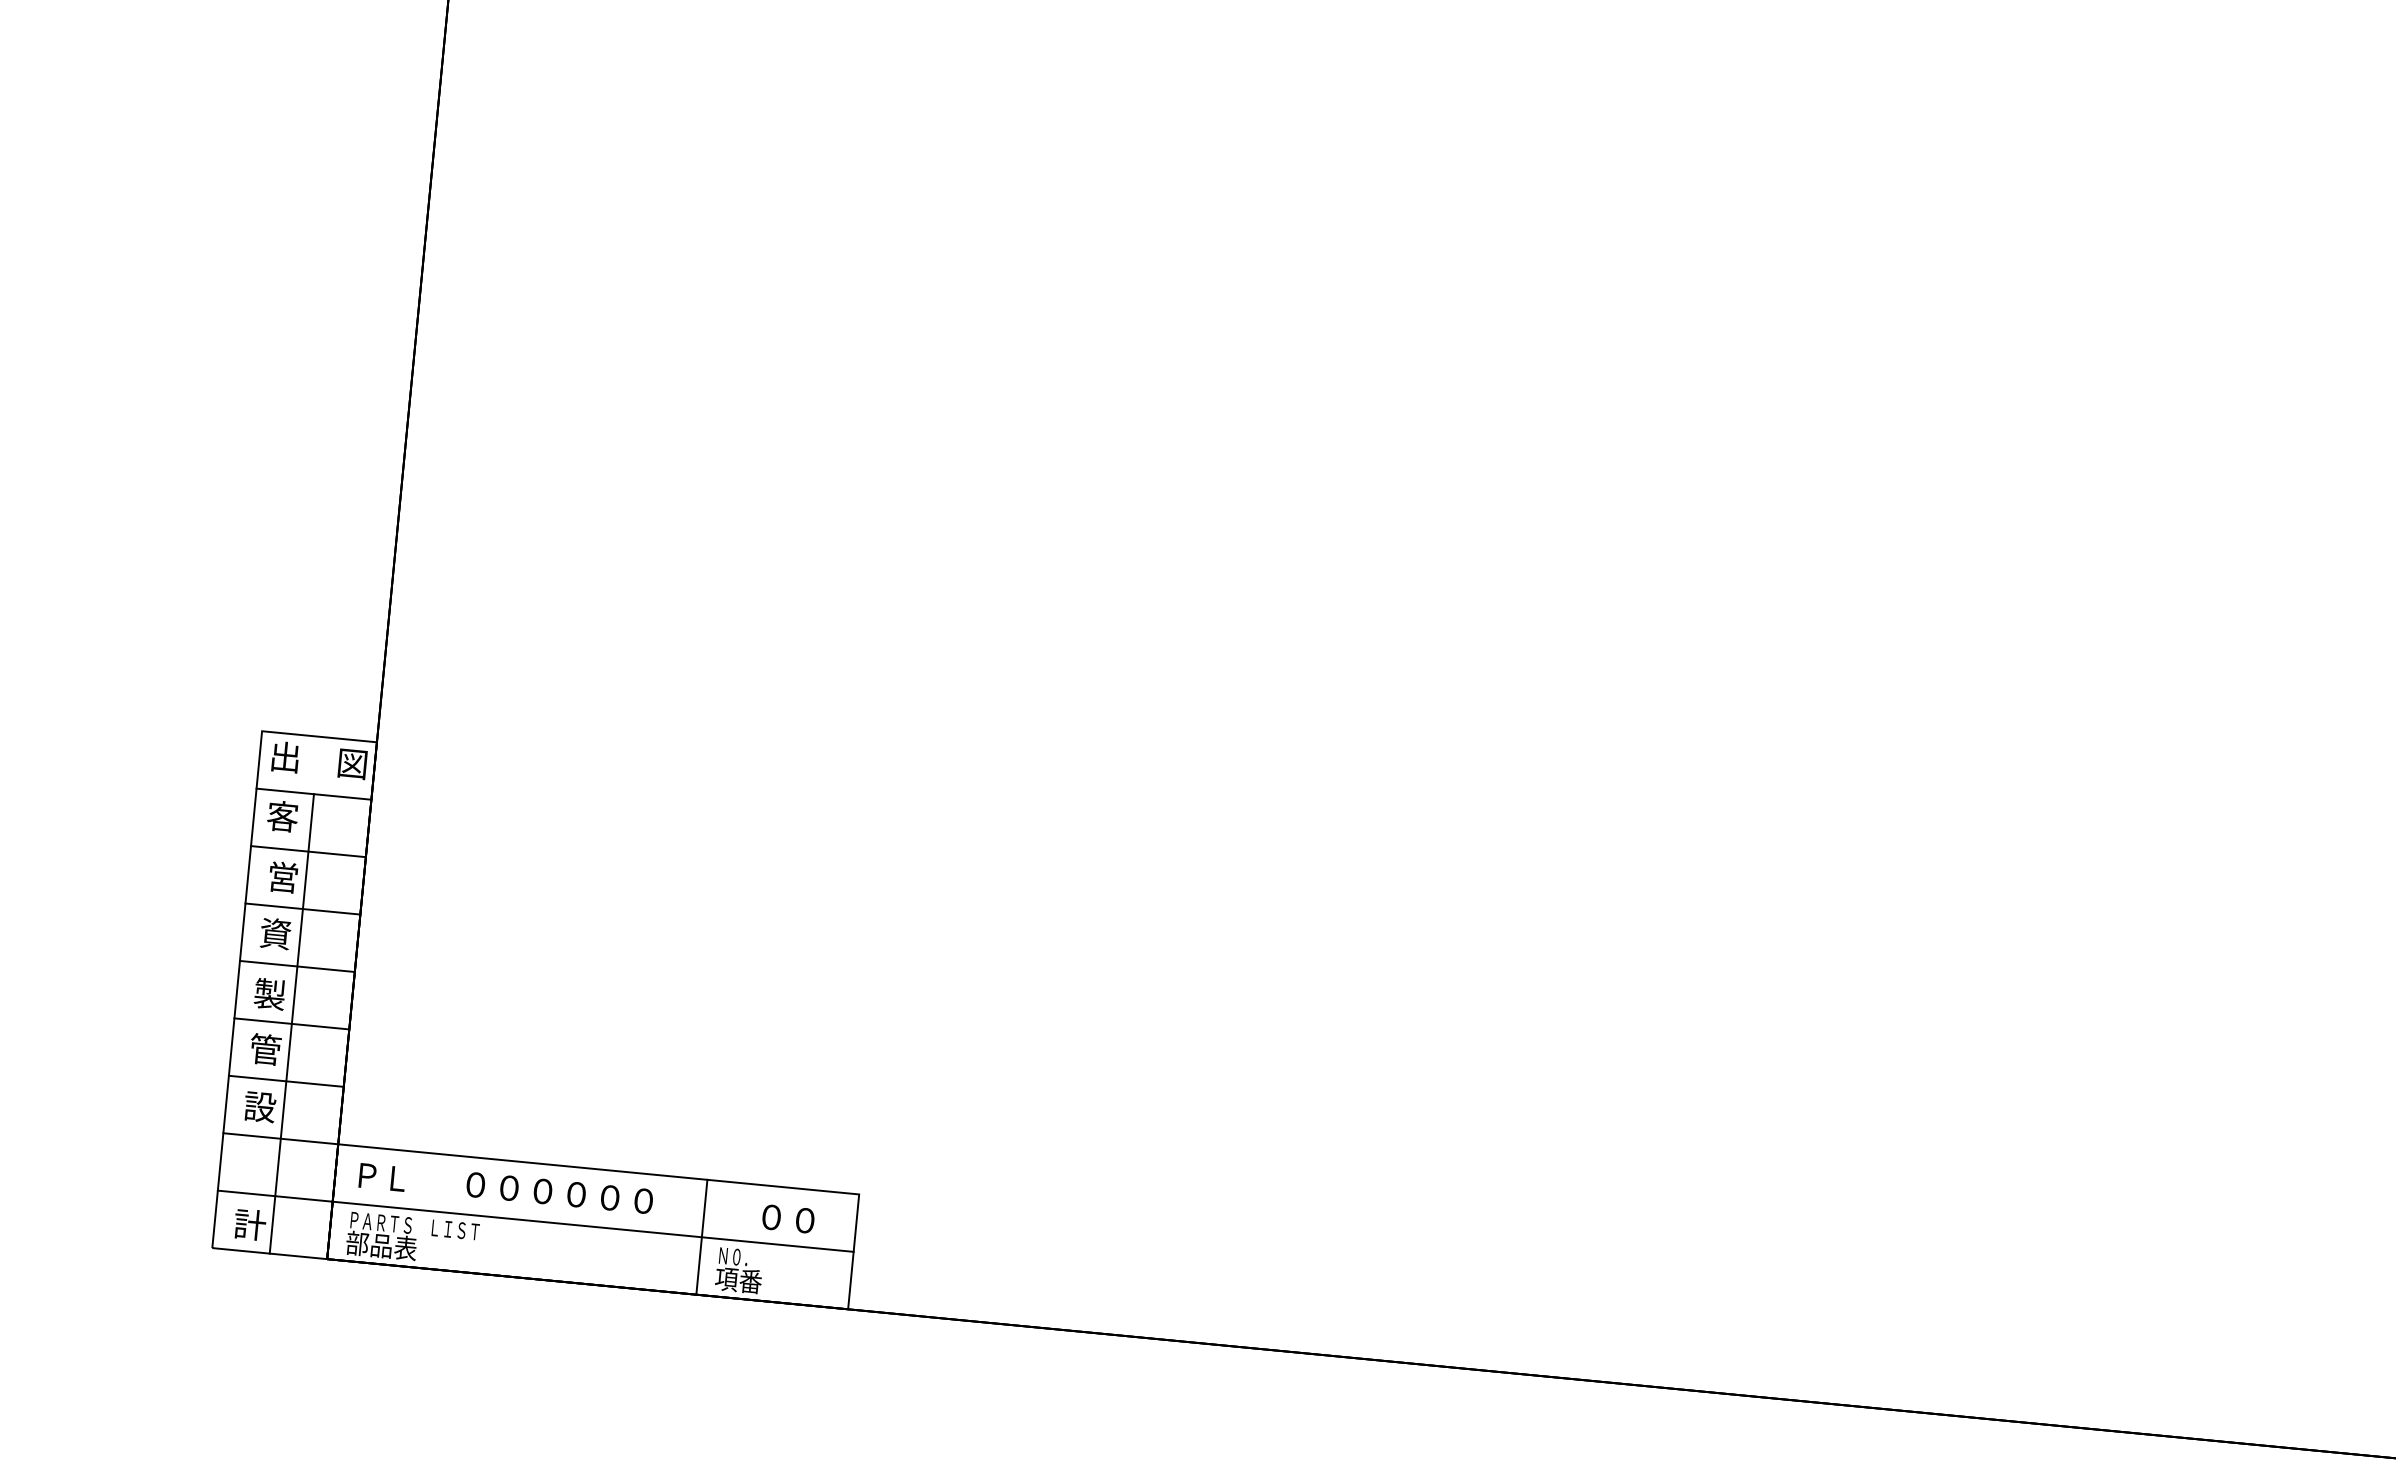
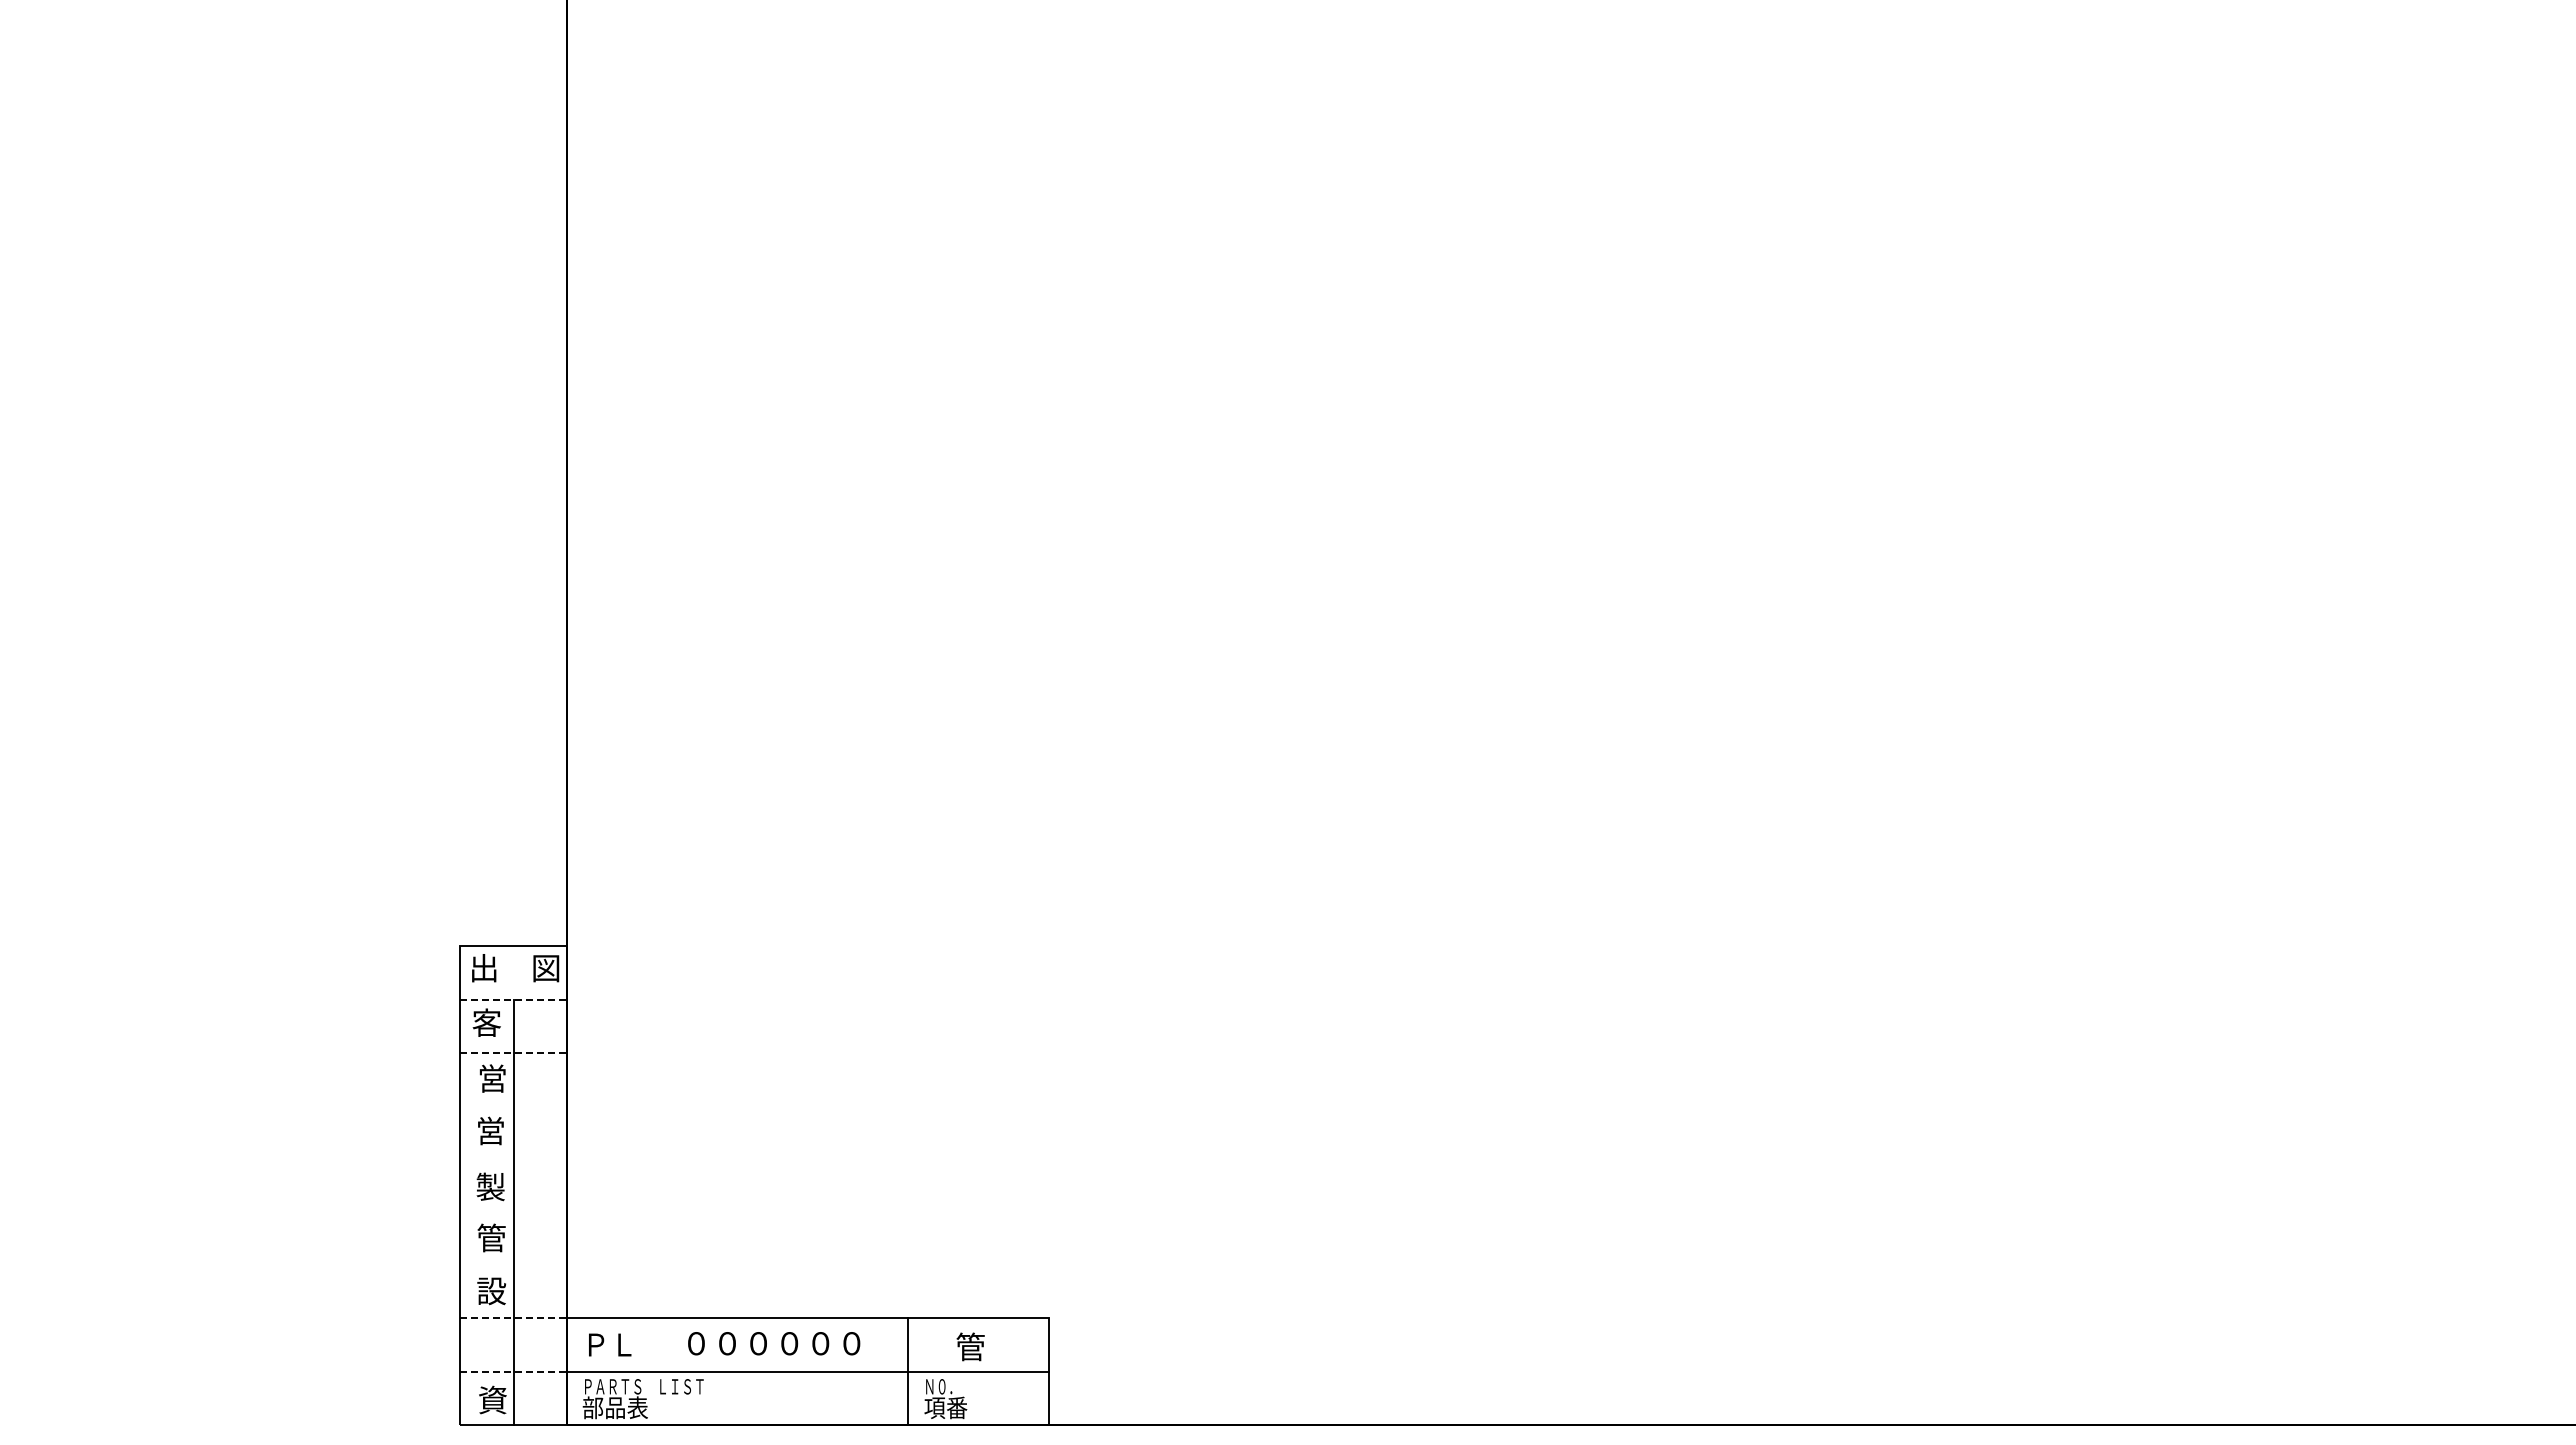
line: (315, 794) -> (514, 999), solid -> dashed
line: (309, 851) -> (514, 1052), solid -> dashed
line: (302, 908) -> (513, 1105), removed
text: (275, 933) -> (490, 1130), 資 -> 営
line: (297, 966) -> (513, 1159), removed
line: (291, 1024) -> (513, 1212), removed
line: (286, 1081) -> (513, 1265), removed
line: (281, 1138) -> (514, 1318), solid -> dashed
line: (276, 1196) -> (514, 1371), solid -> dashed
text: (784, 1217) -> (982, 1346), ００ -> 管
text: (250, 1224) -> (493, 1399), 計 -> 資

